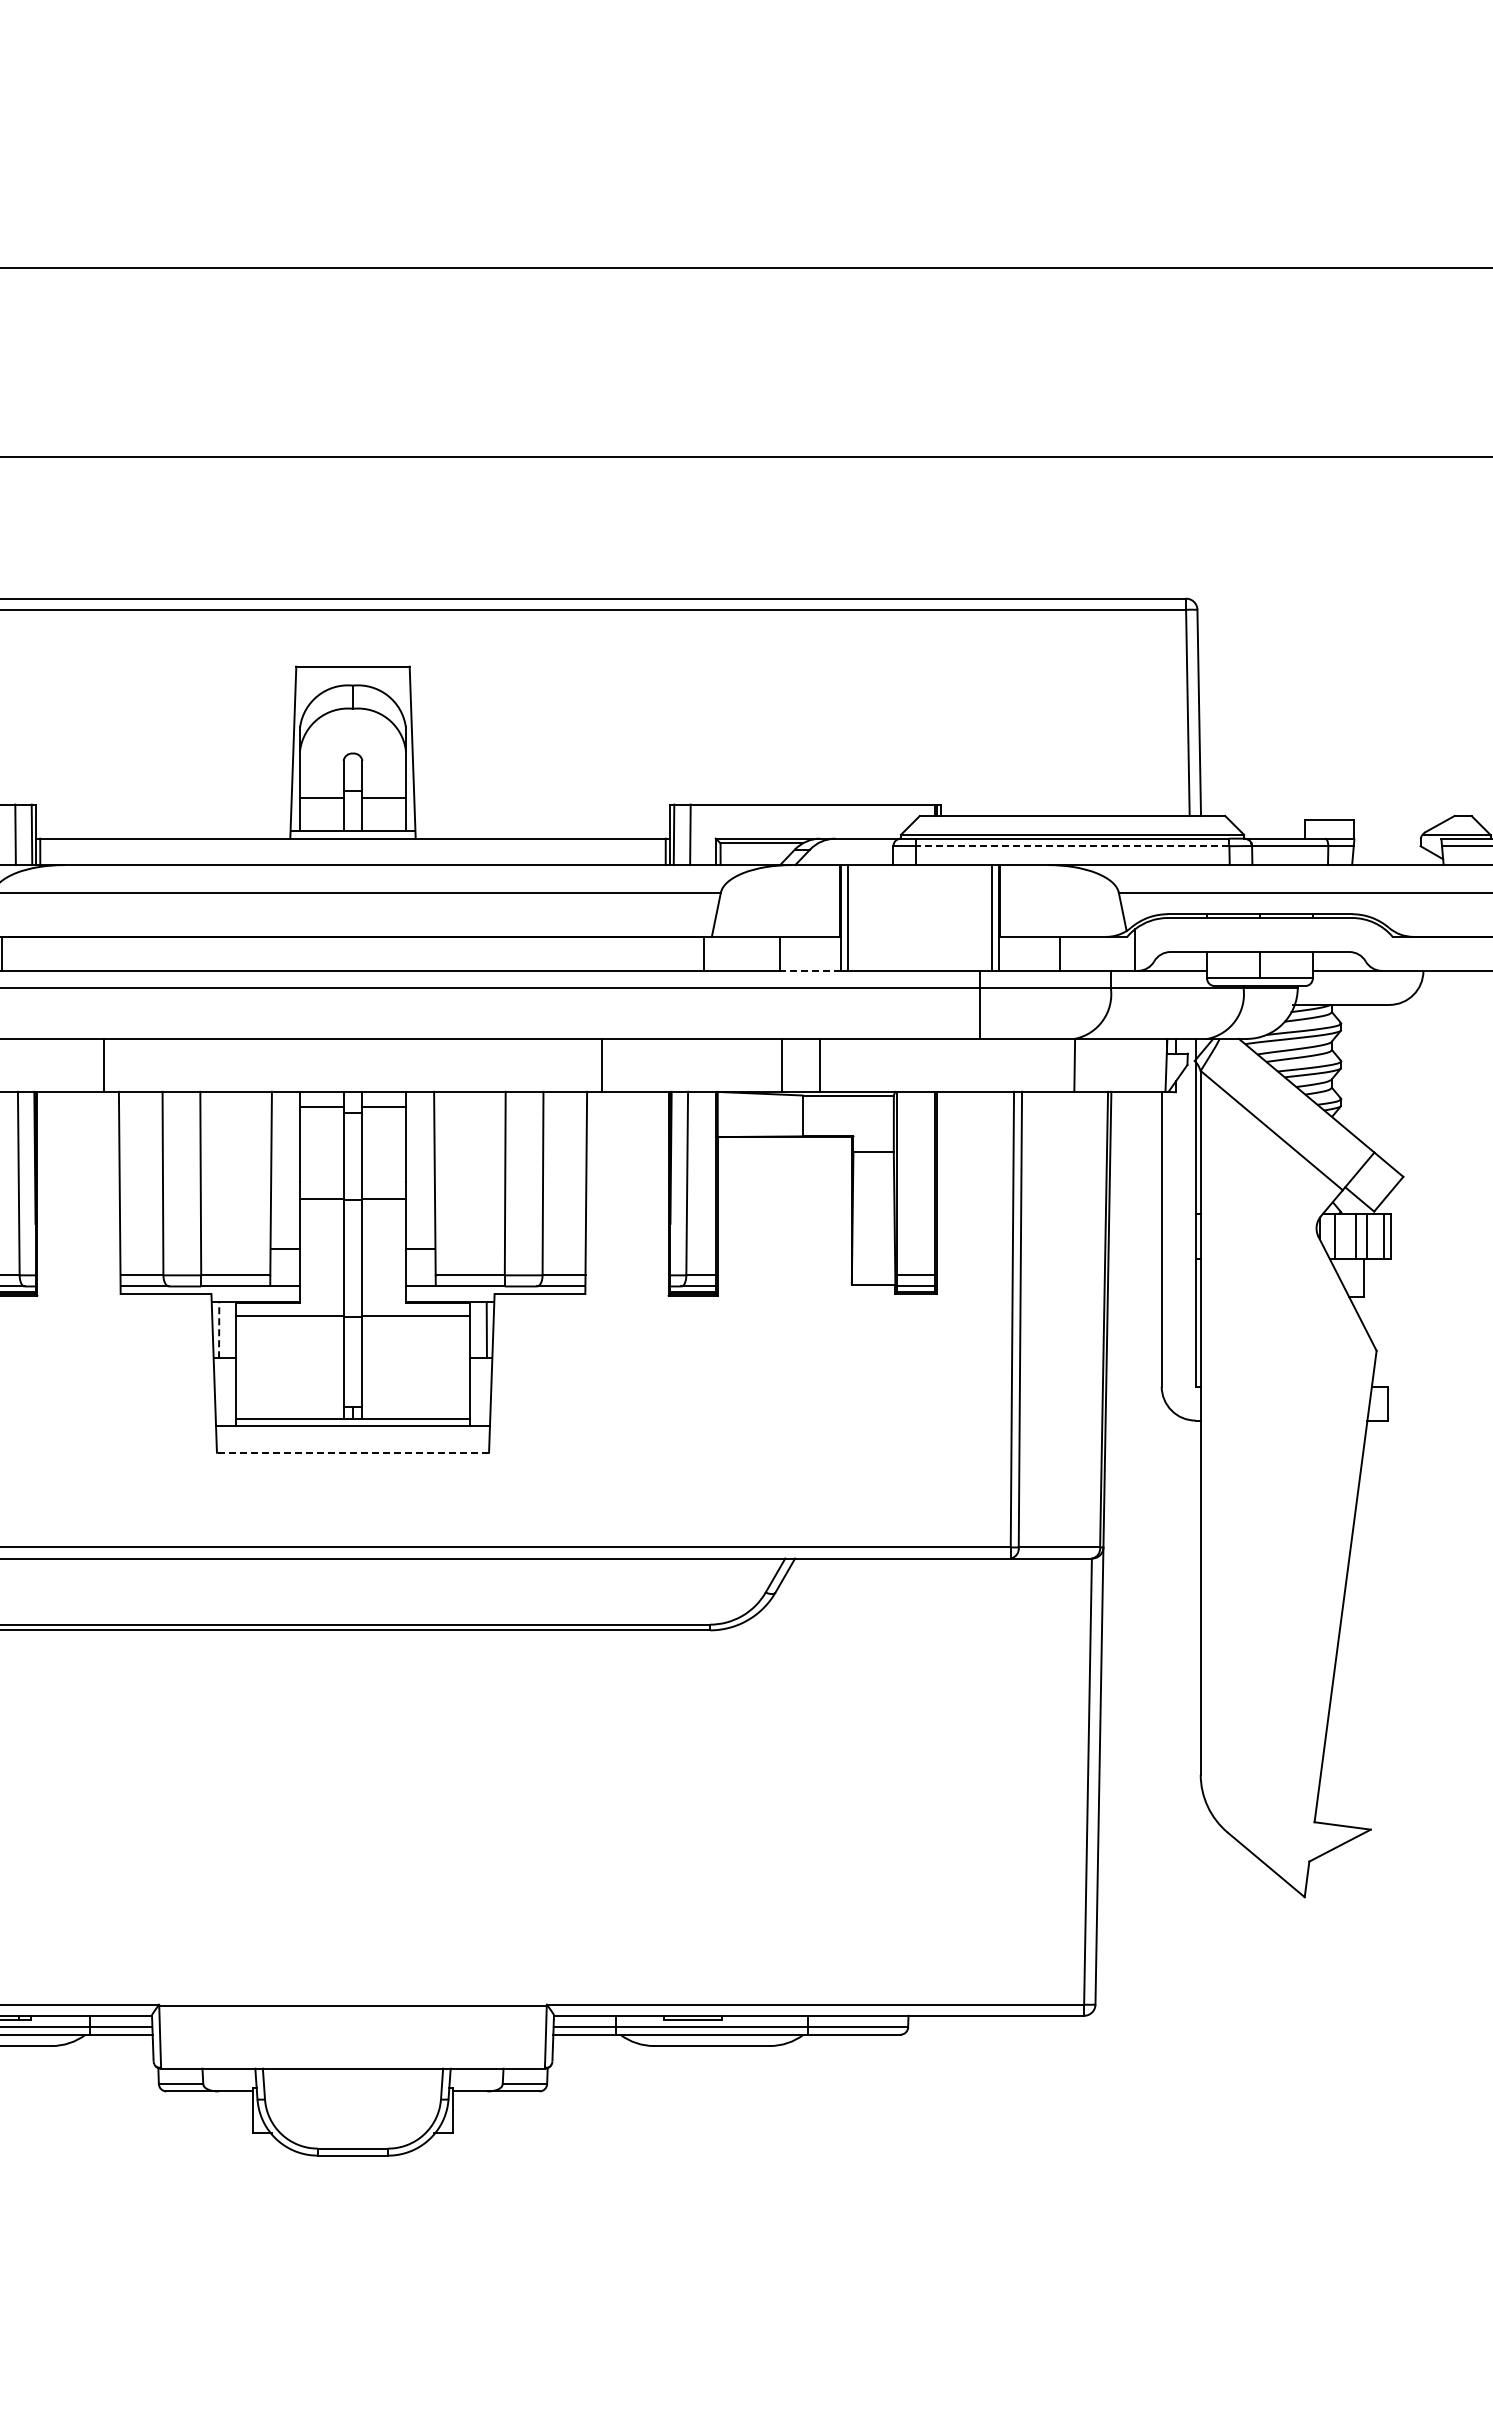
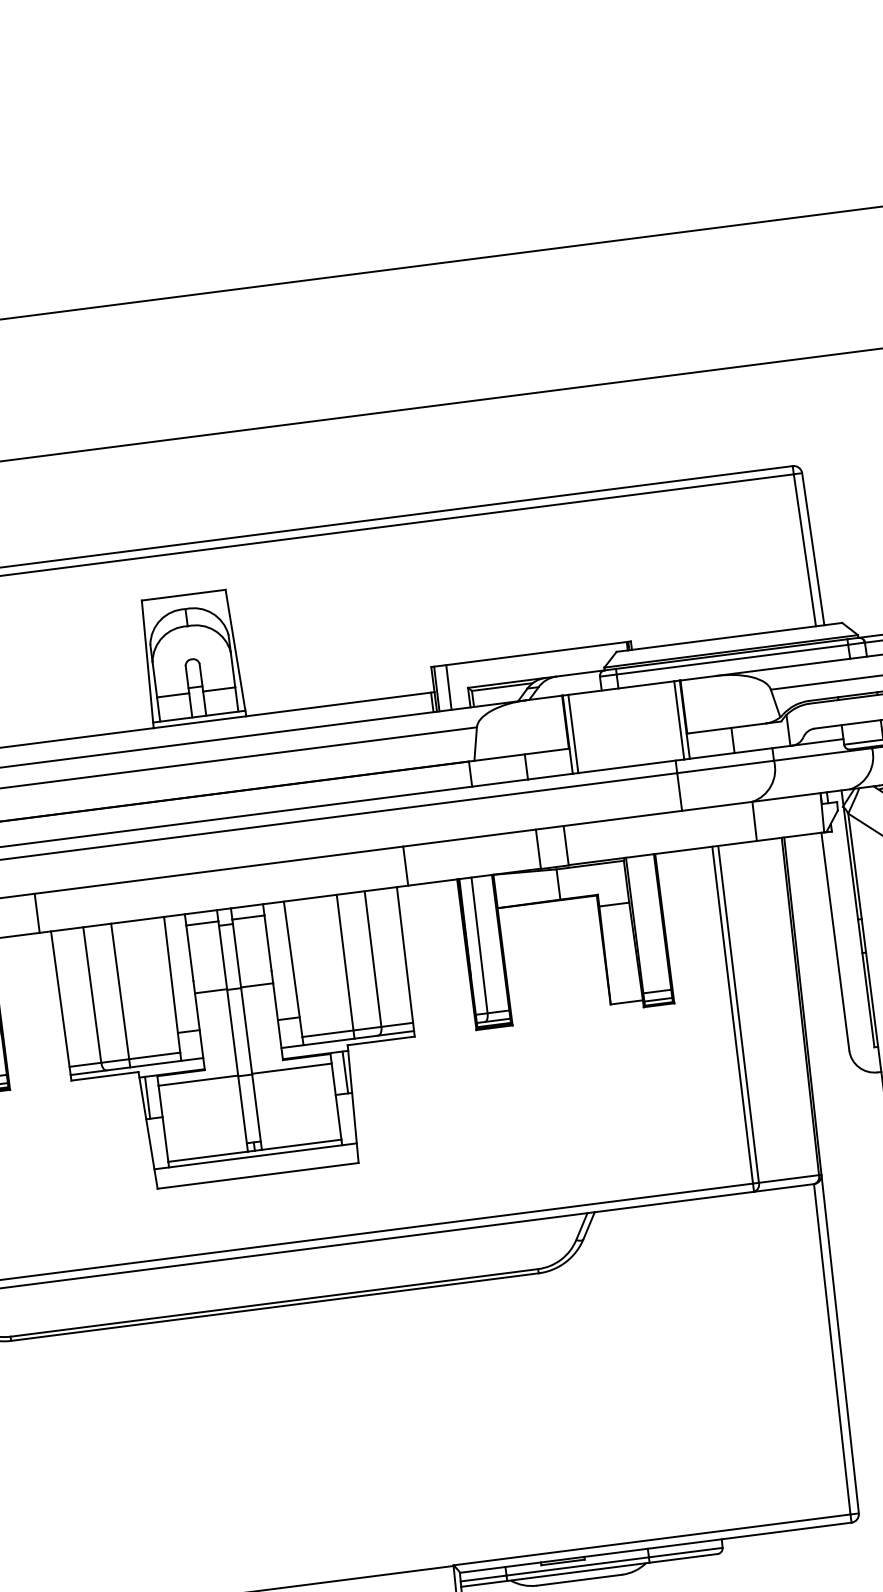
line: (1072, 846) -> (732, 659), dashed -> solid
line: (809, 970) -> (549, 776), dashed -> solid
line: (219, 1329) -> (147, 1097), dashed -> solid
line: (352, 1452) -> (257, 1175), dashed -> solid

